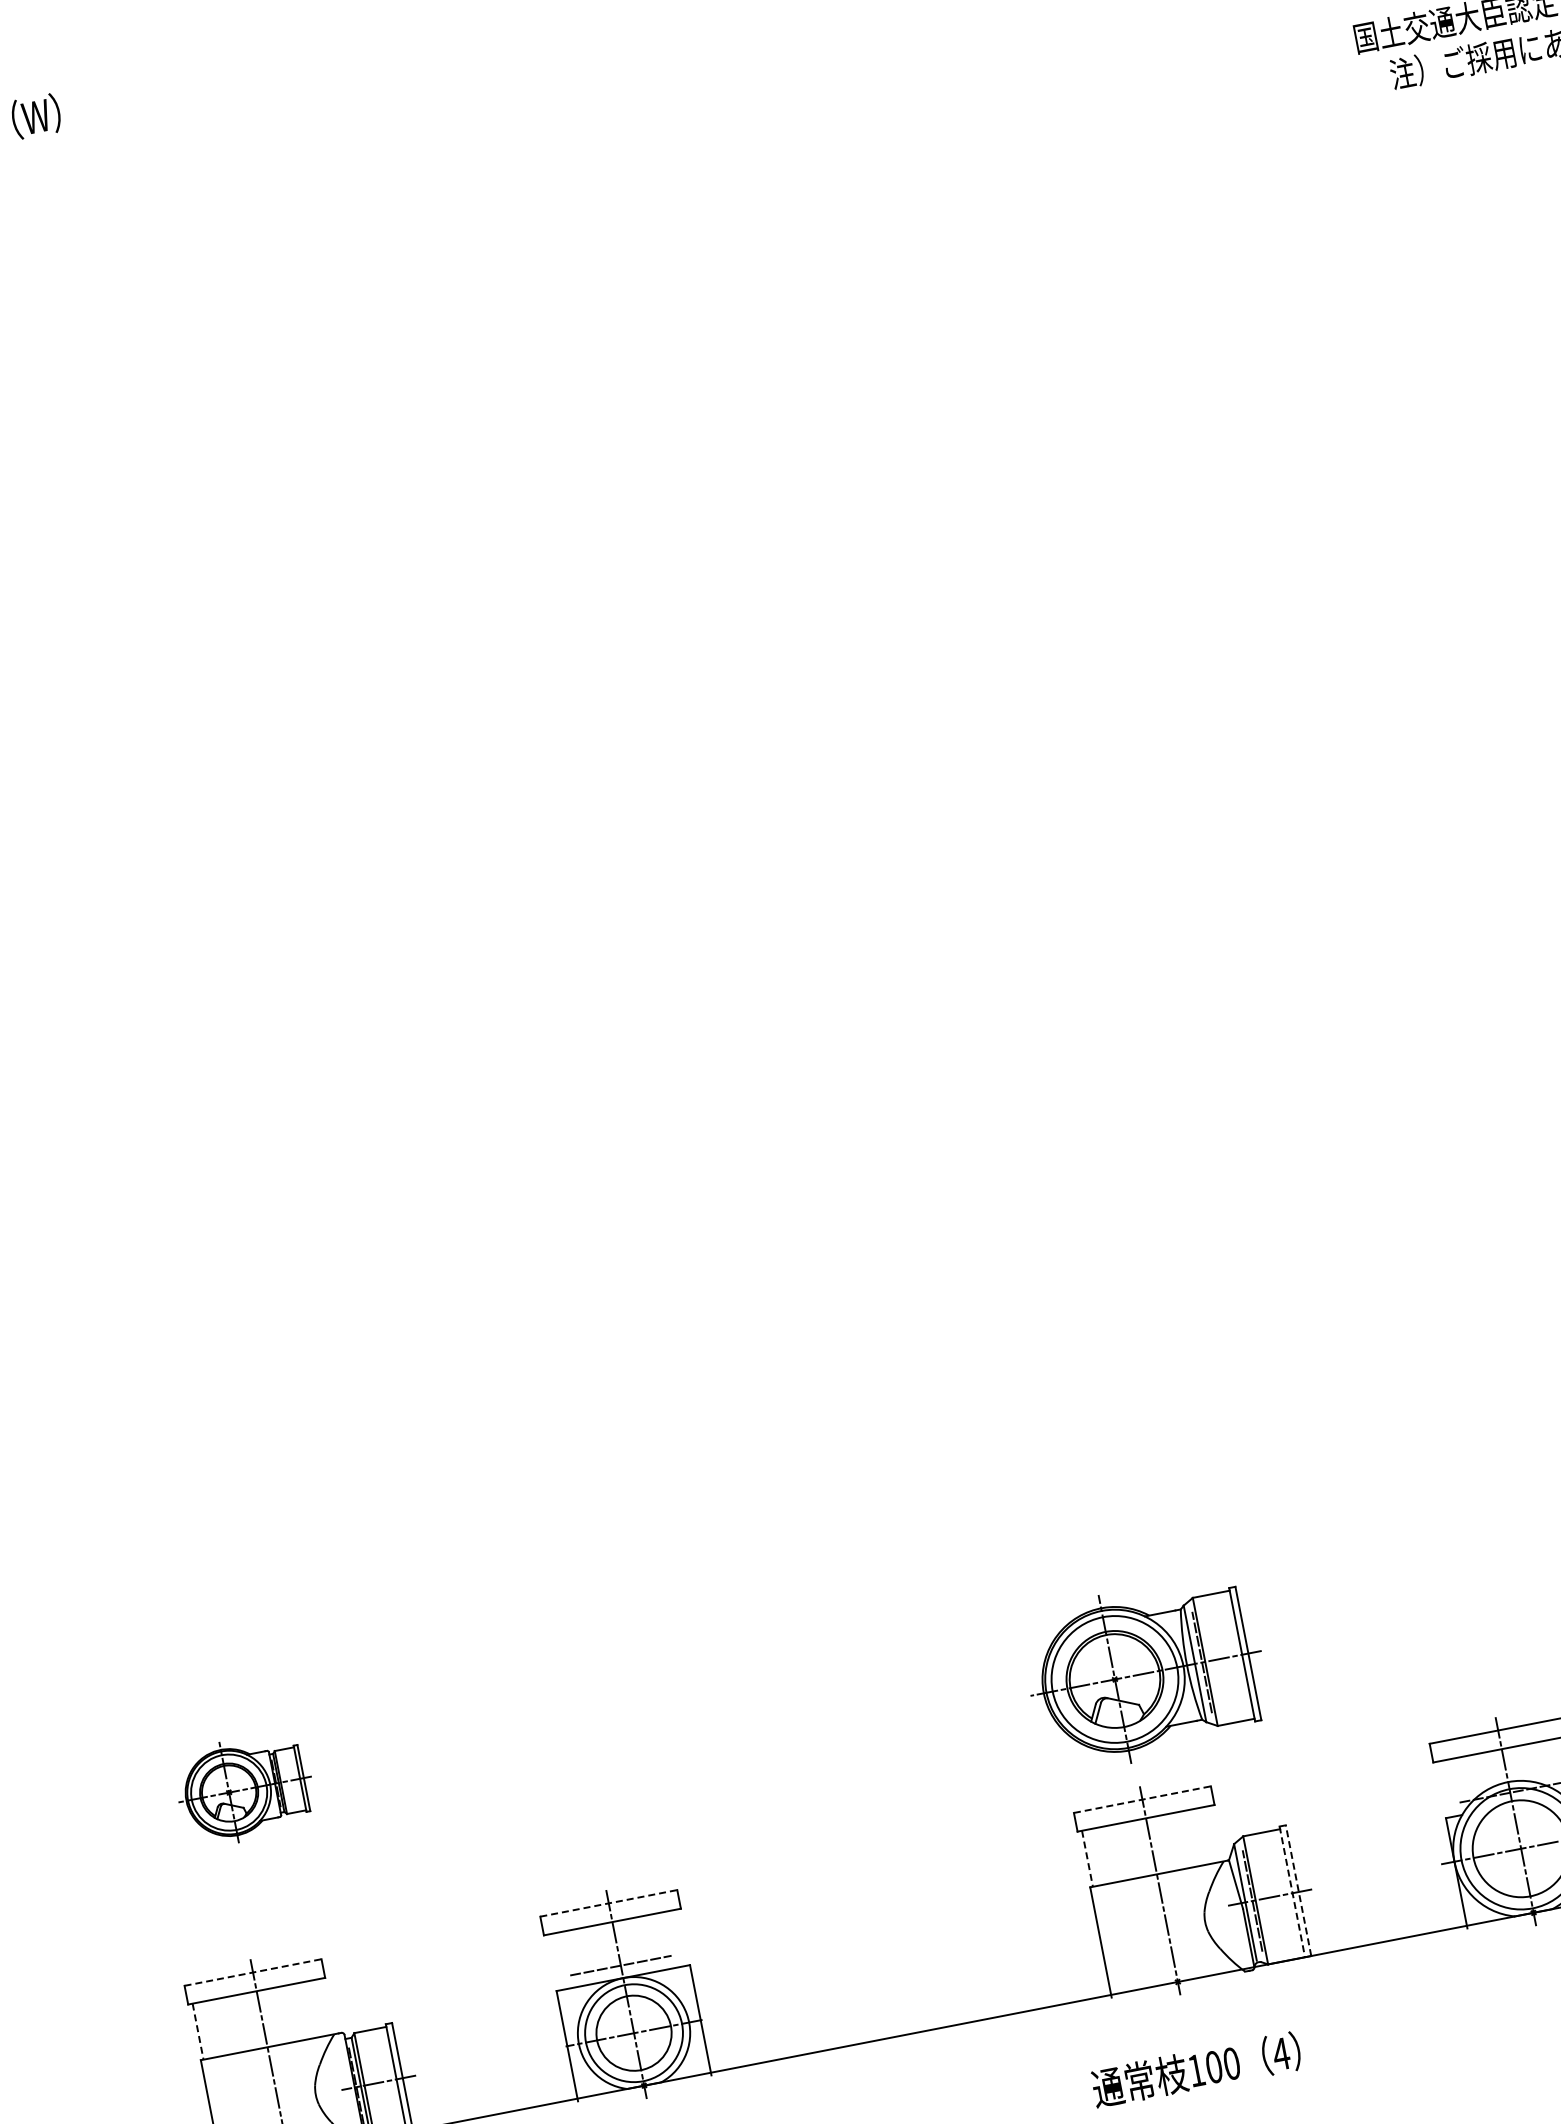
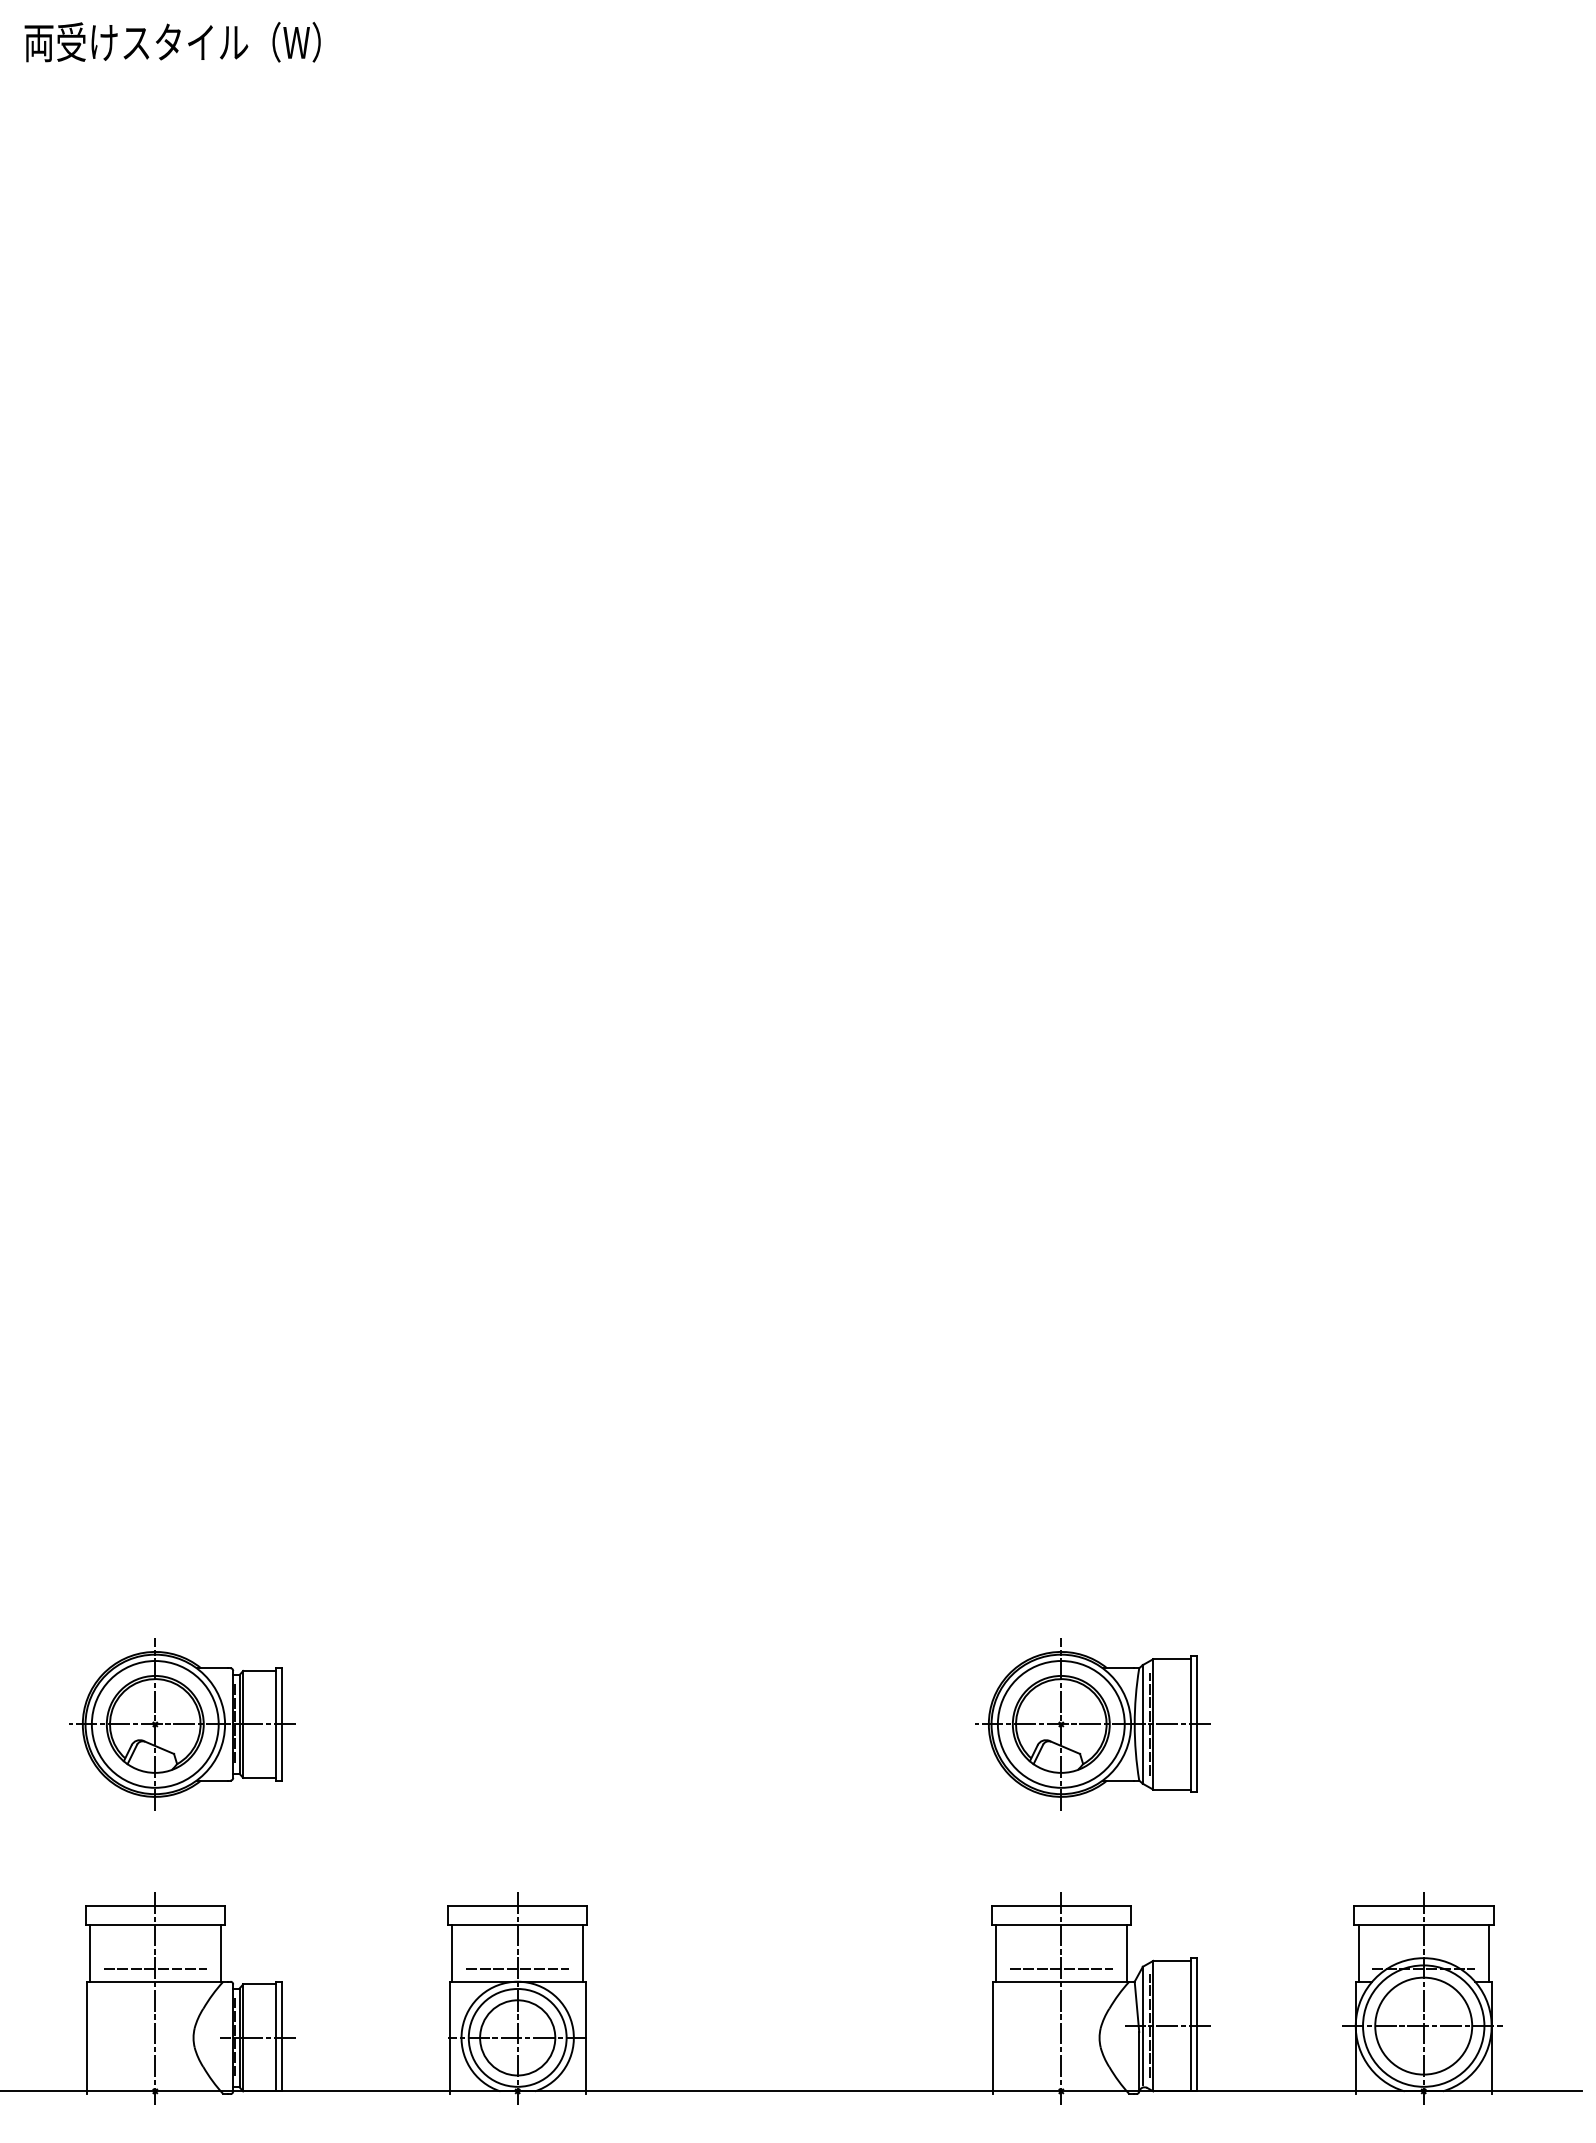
part: (1145, 1673) -> (1092, 1724), moved
line: (1443, 1788) -> (1358, 1952), added
part: (245, 1789) -> (182, 1724), size x1.67
line: (1142, 1799) -> (1061, 1905), dashed -> solid
line: (1215, 1833) -> (1126, 1952), added
line: (1087, 1859) -> (996, 1953), dashed -> solid
line: (1153, 1862) -> (1060, 1969), added
line: (1298, 1890) -> (1197, 2024), dashed -> solid
line: (1291, 1891) -> (1190, 2024), dashed -> solid
line: (608, 1903) -> (517, 1905), dashed -> solid
line: (681, 1937) -> (582, 1952), added
line: (553, 1961) -> (452, 1952), added
line: (253, 1972) -> (155, 1905), dashed -> solid
line: (326, 2006) -> (220, 1952), added
line: (198, 2031) -> (90, 1953), dashed -> solid
line: (264, 2035) -> (154, 1969), added

